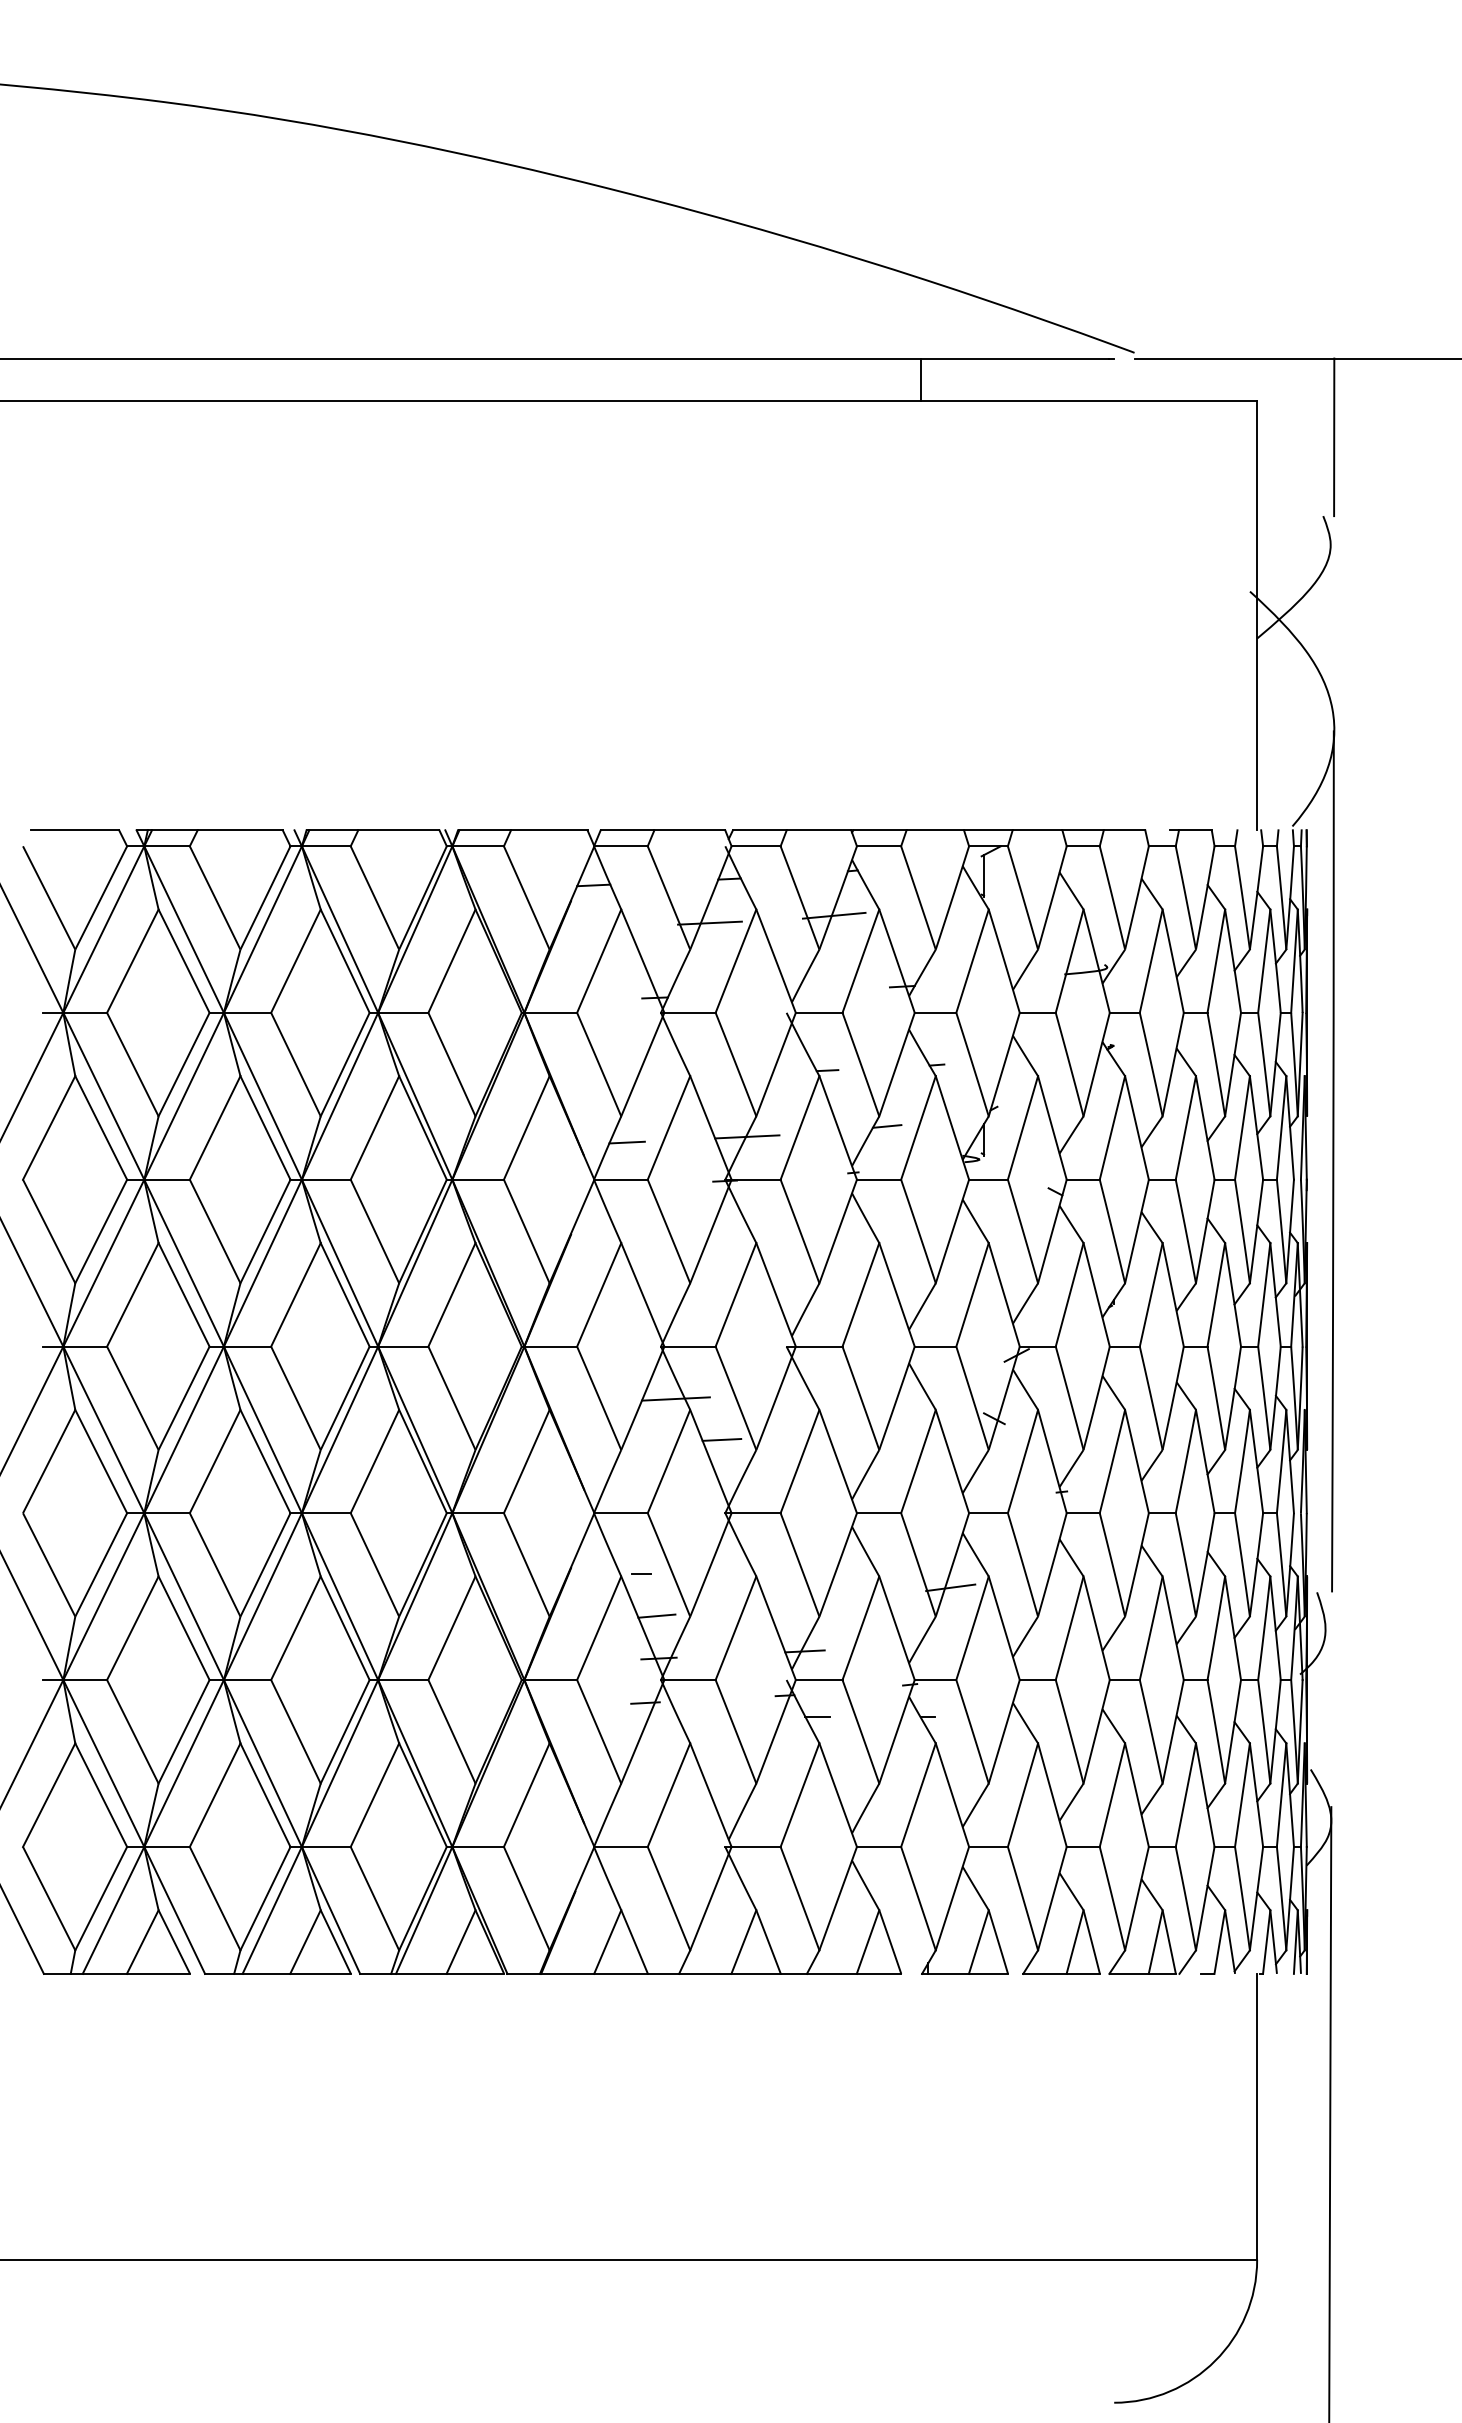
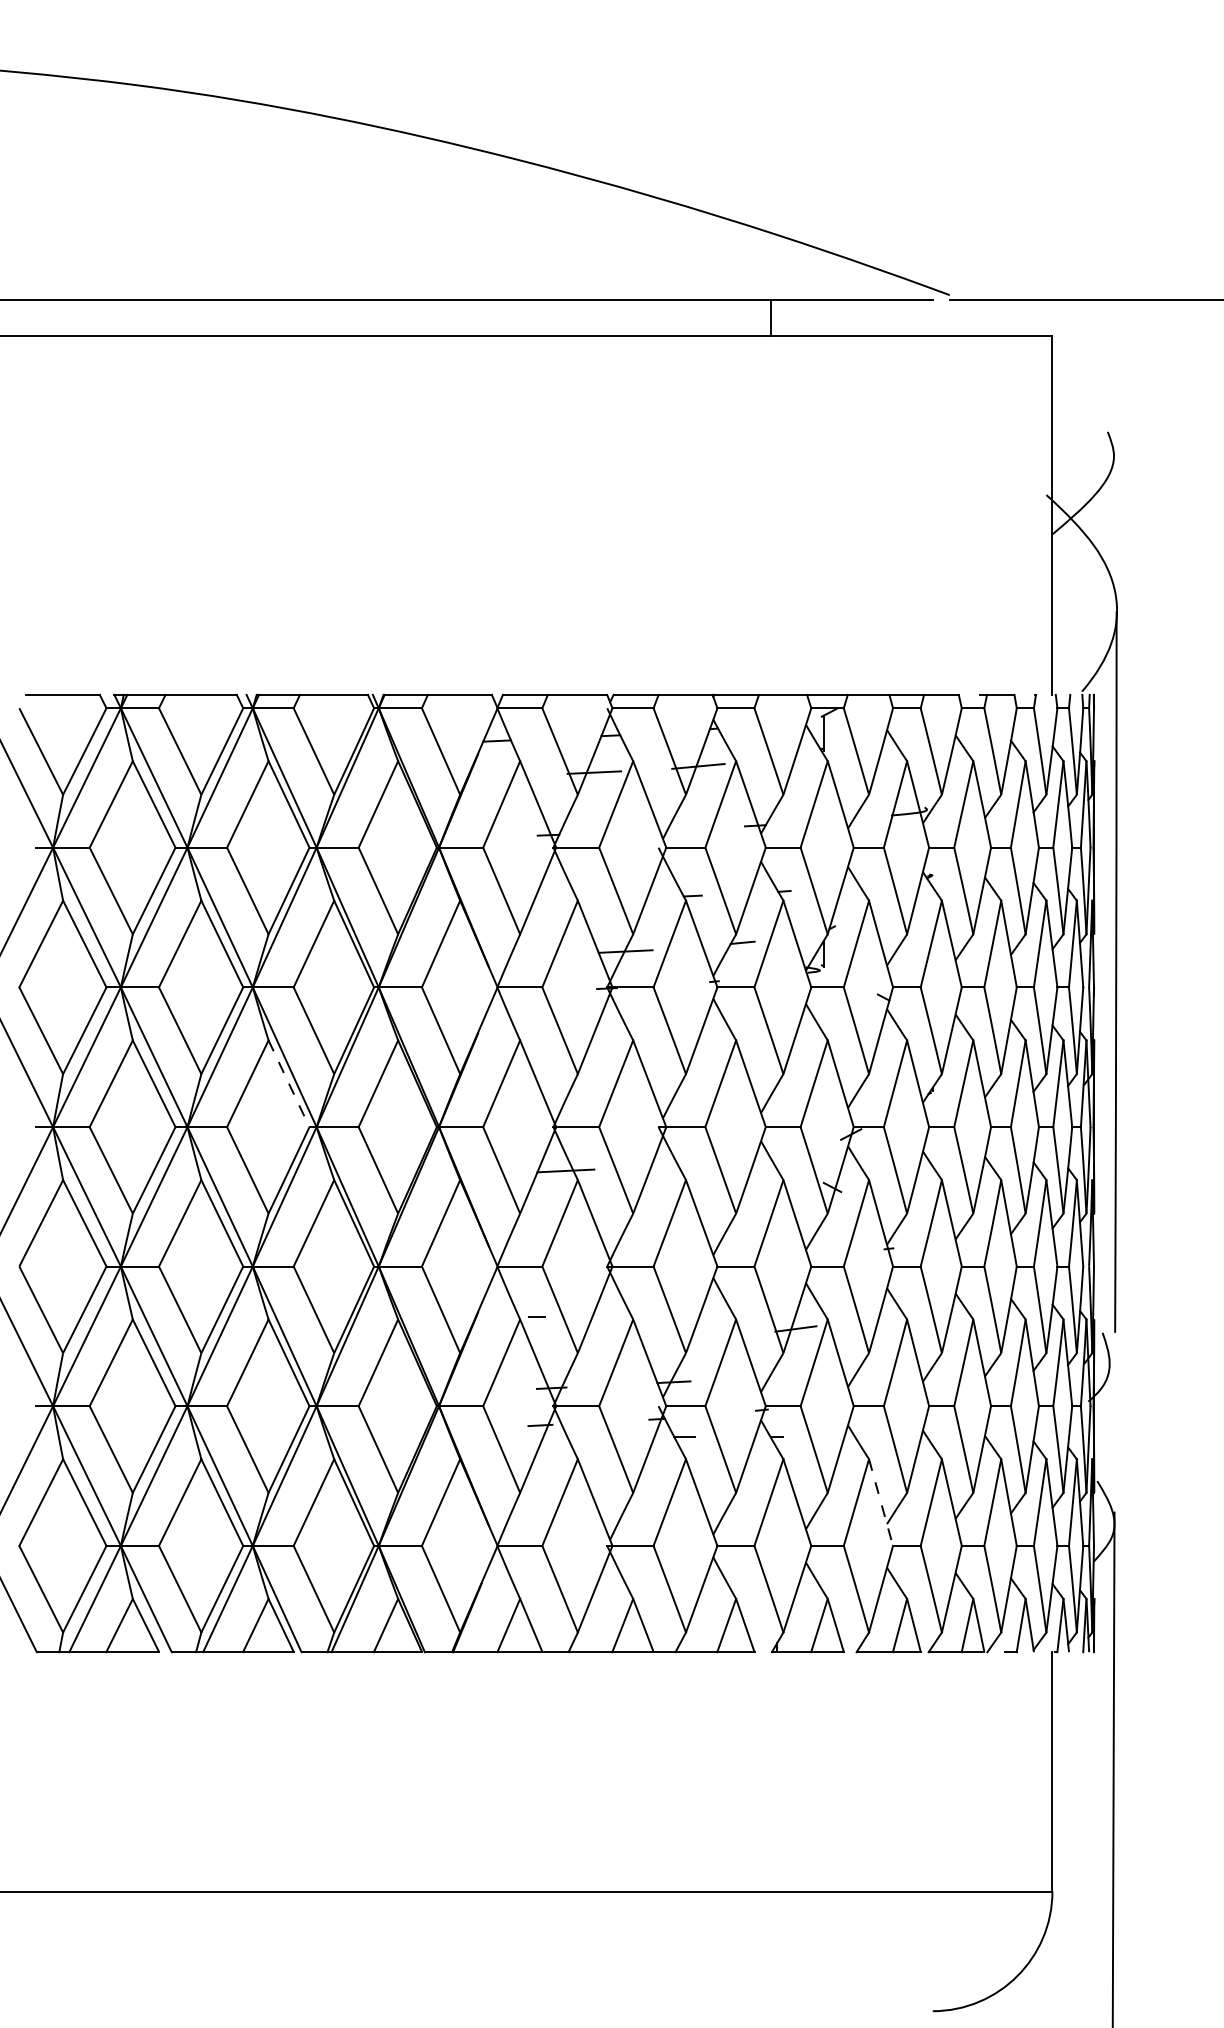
line: (1334, 437) -> (1117, 366), removed
line: (626, 1142) -> (524, 956), removed
line: (345, 1295) -> (289, 1084), solid -> dashed
line: (721, 1439) -> (604, 1204), removed
line: (656, 1615) -> (549, 1352), removed
line: (1052, 1795) -> (881, 1502), solid -> dashed

